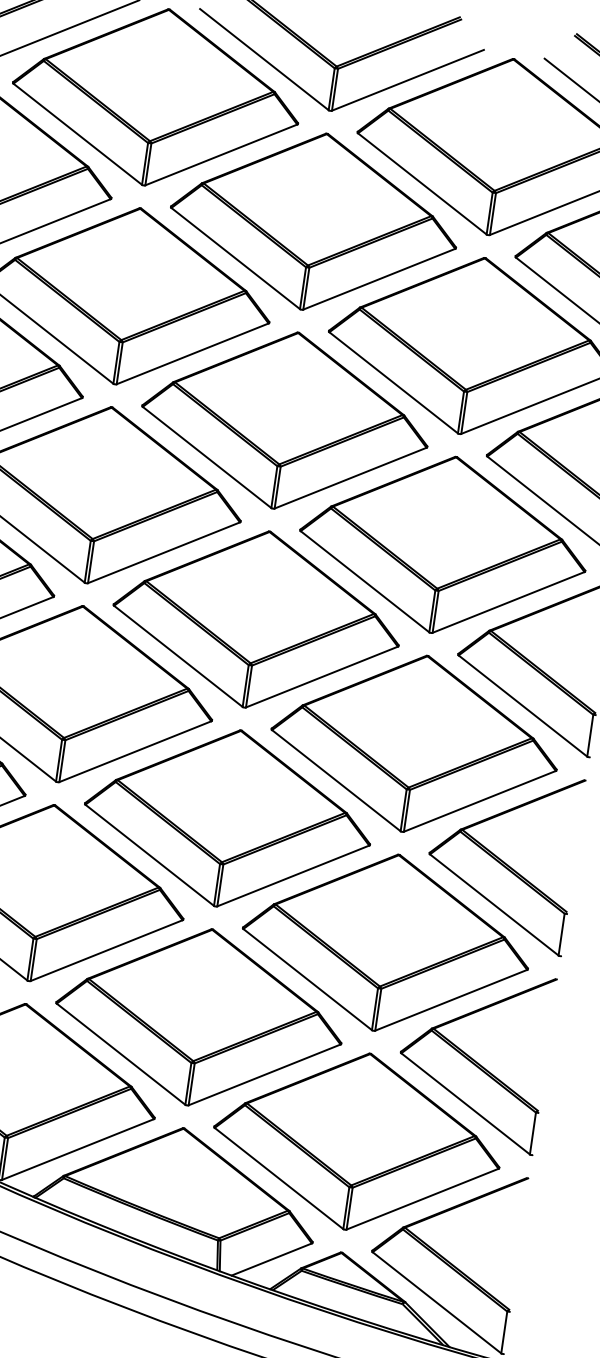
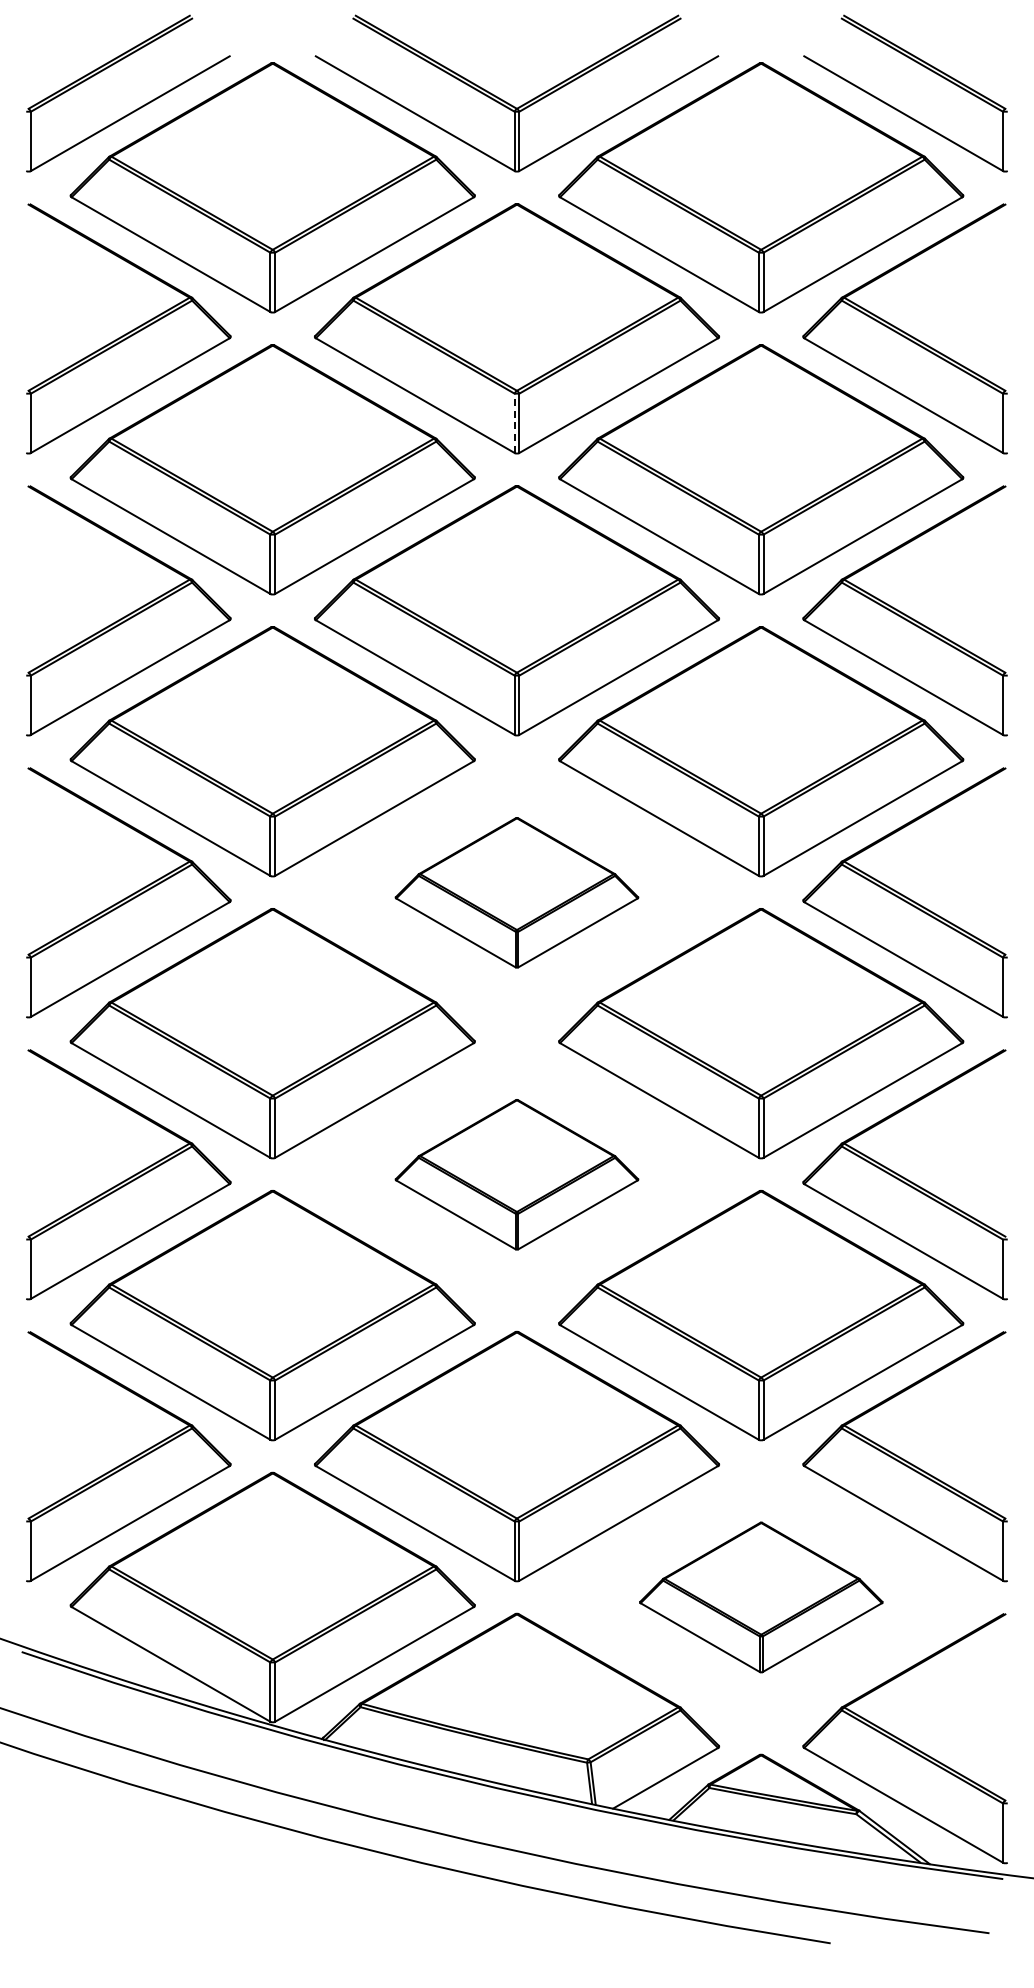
line: (302, 288) -> (514, 423), solid -> dashed
part: (256, 619) -> (516, 892), size x0.6
part: (227, 818) -> (516, 1174), size x0.6
part: (357, 1141) -> (761, 1597), size x0.6

